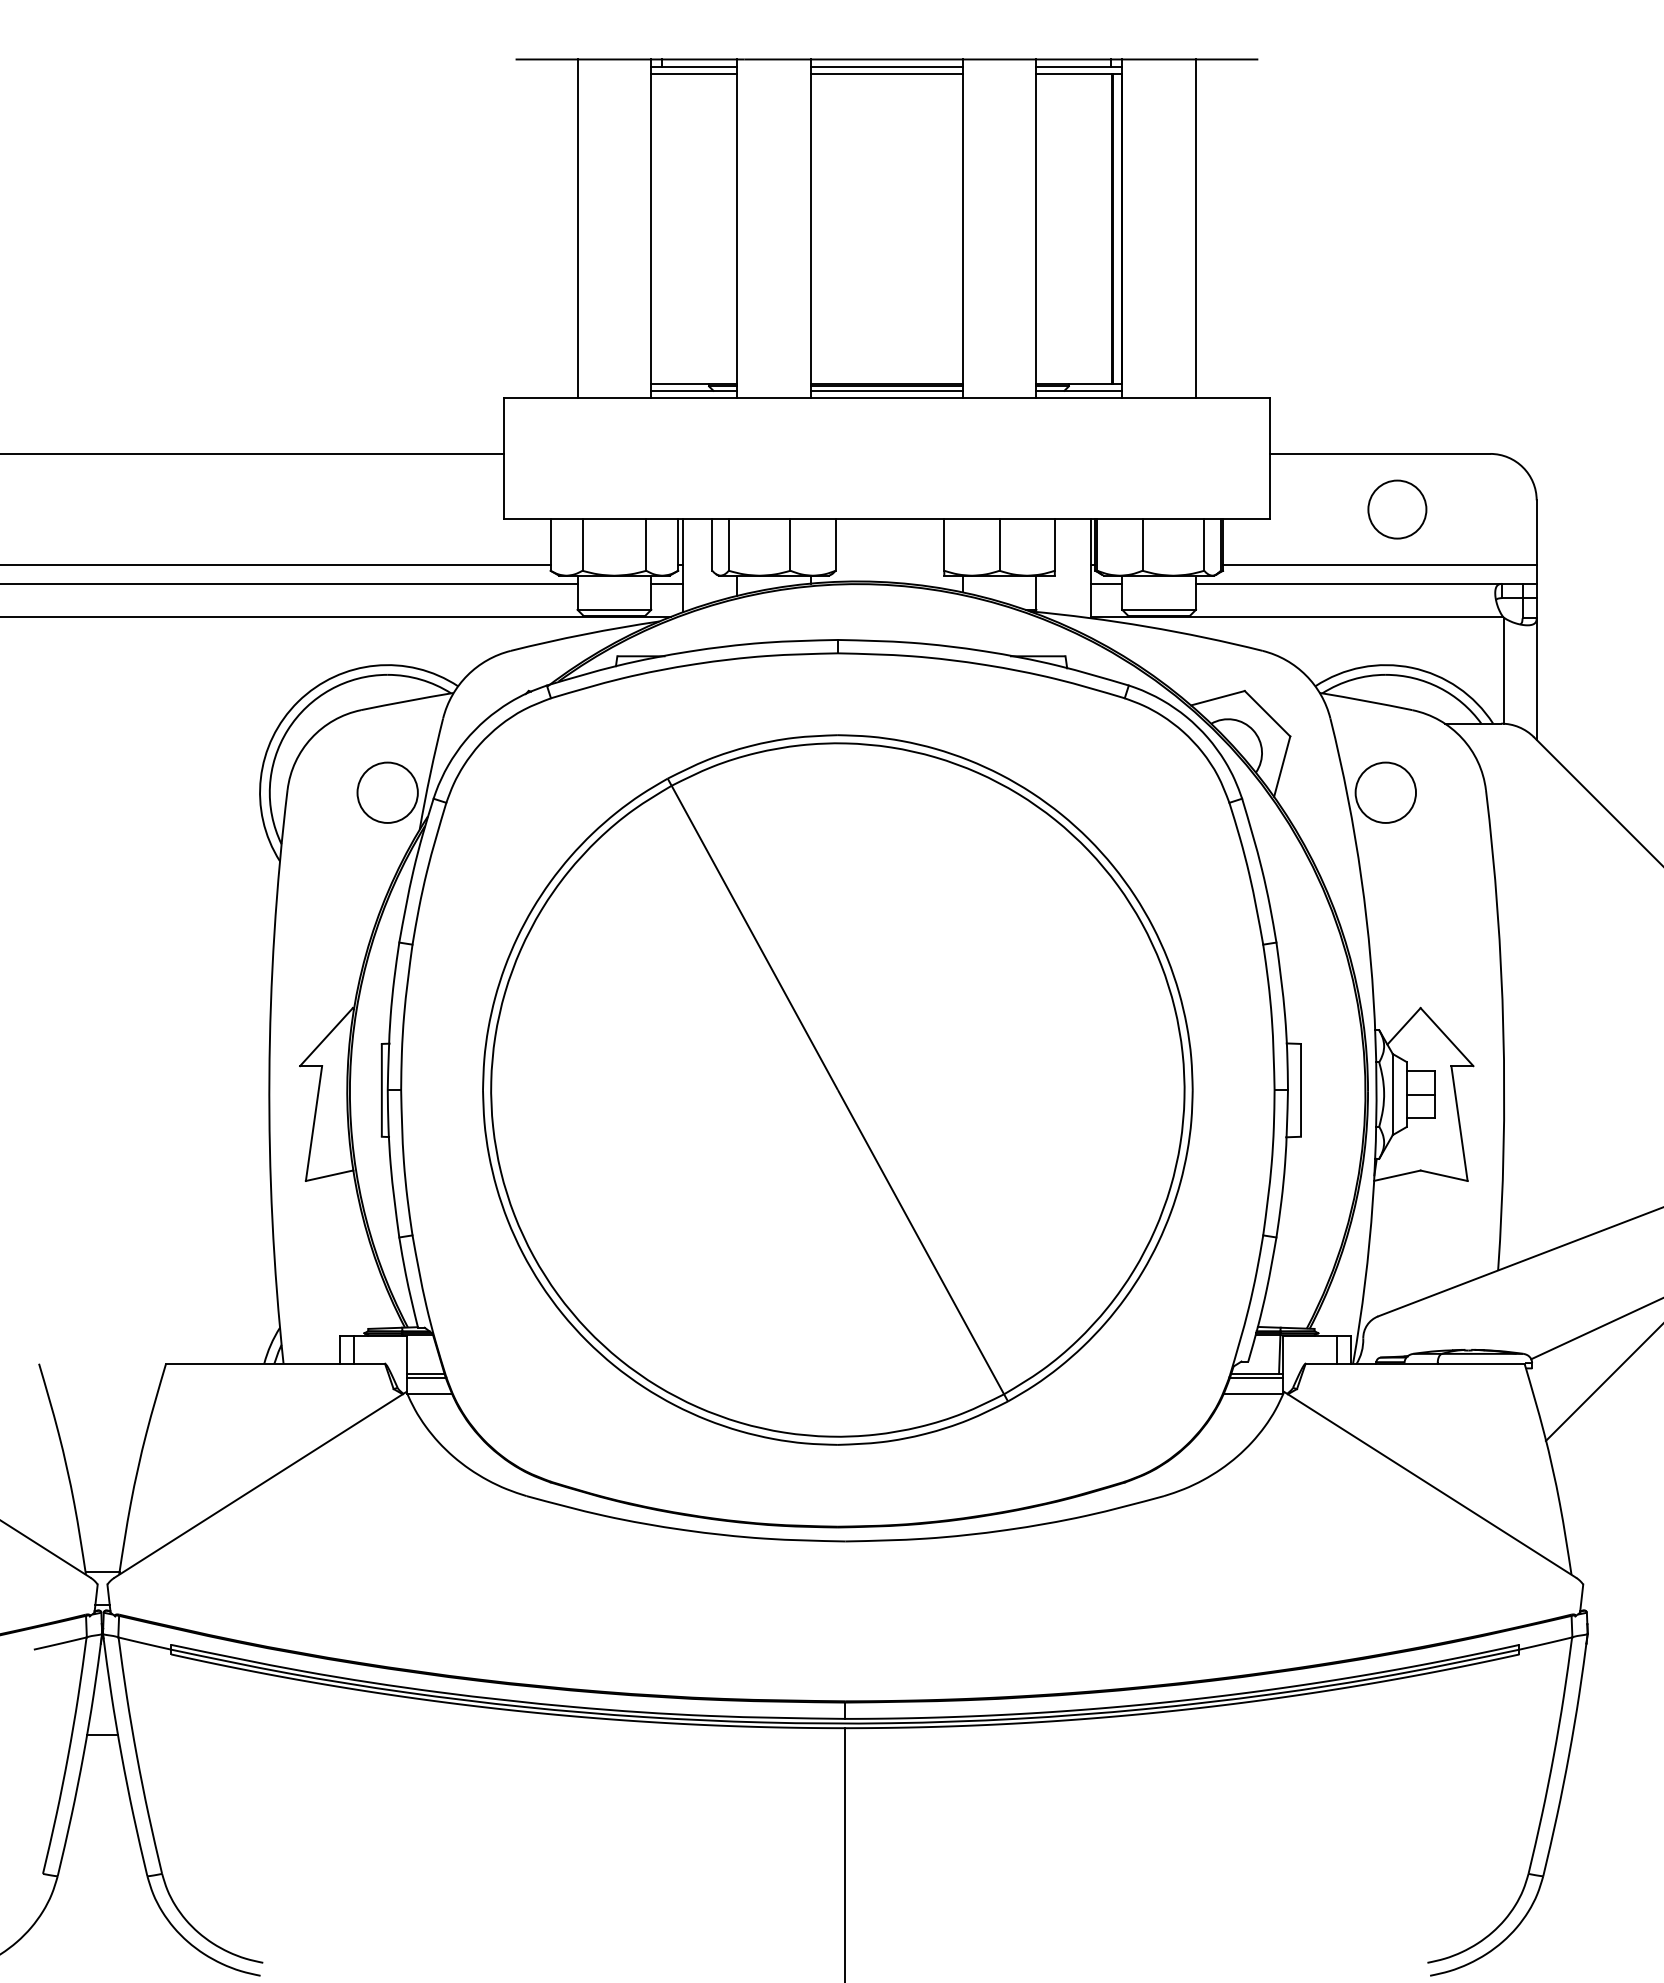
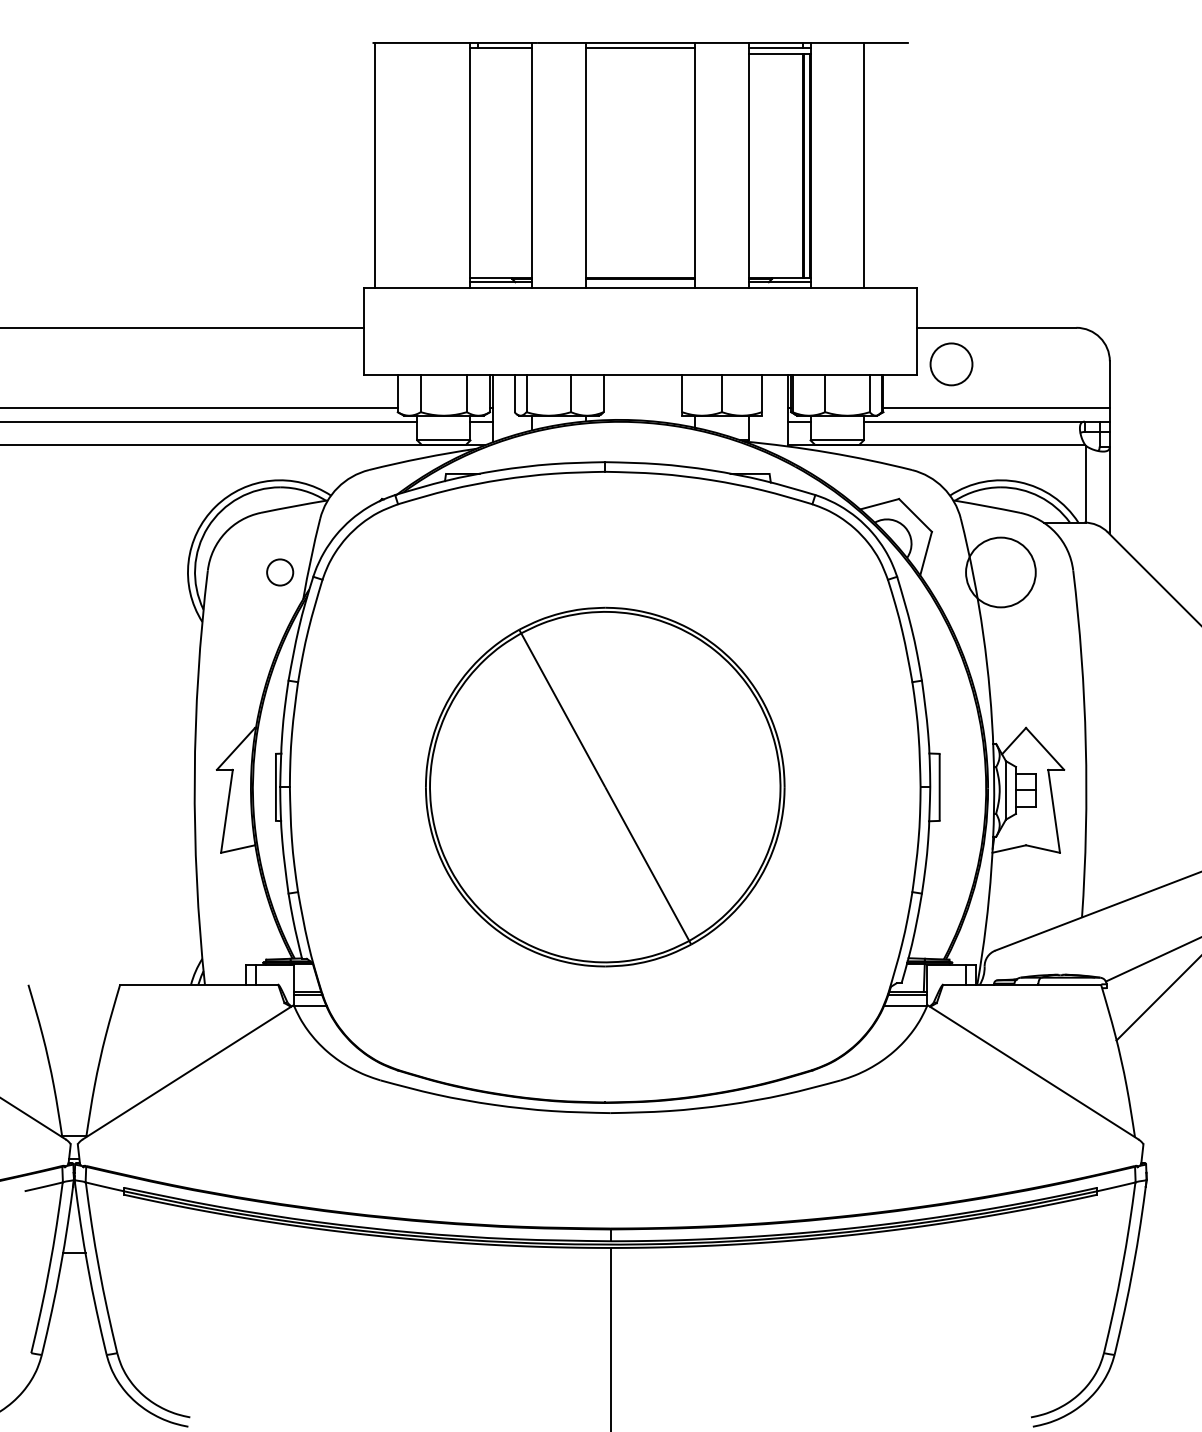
line: (694, 74) -> (501, 53), removed
line: (886, 74) -> (640, 53), removed
line: (577, 228) -> (375, 165), moved
line: (886, 390) -> (640, 282), removed
circle: (1397, 509) -> (951, 364), moved
circle: (387, 792) -> (280, 572), size x0.6
circle: (1385, 792) -> (1000, 572), size x1.6
part: (837, 1089) -> (604, 786), size x0.7

